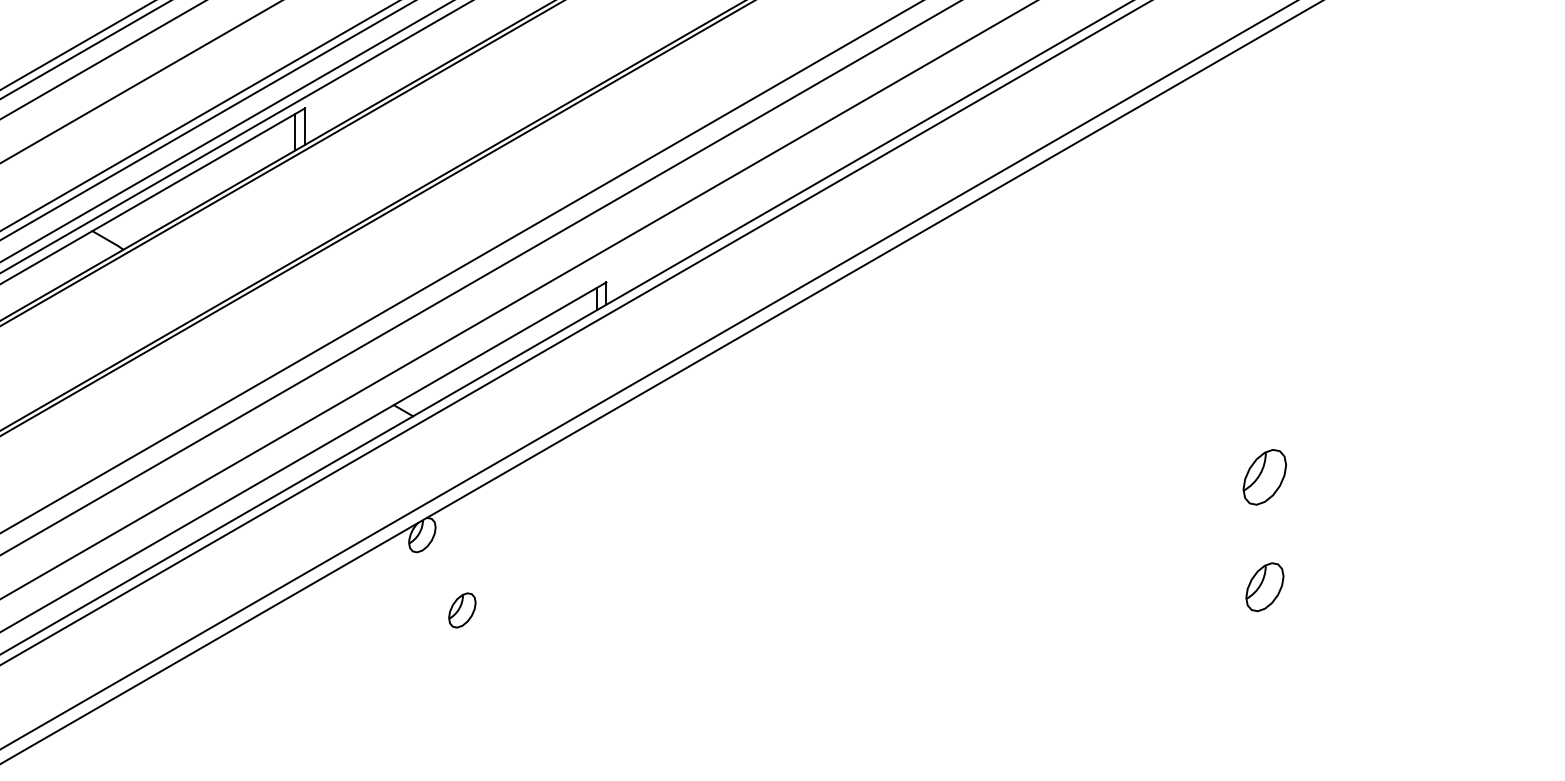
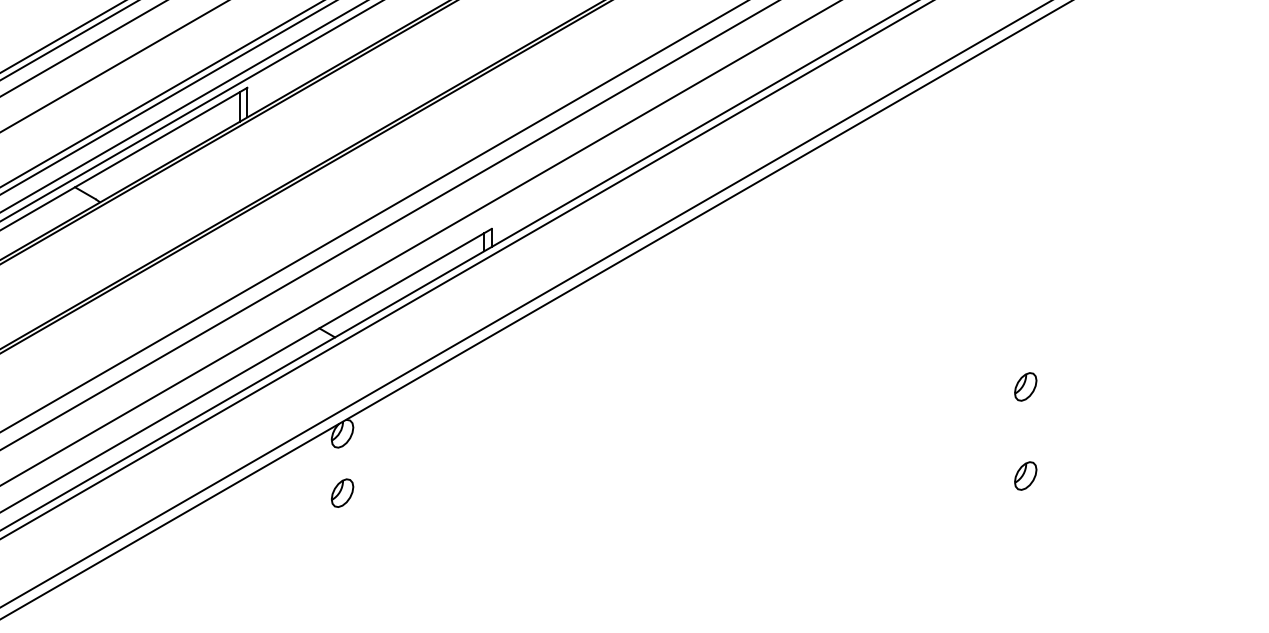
part: (1265, 477) -> (1026, 387), size x0.62
part: (1265, 587) -> (1026, 476), size x0.71
part: (462, 610) -> (342, 493), moved

